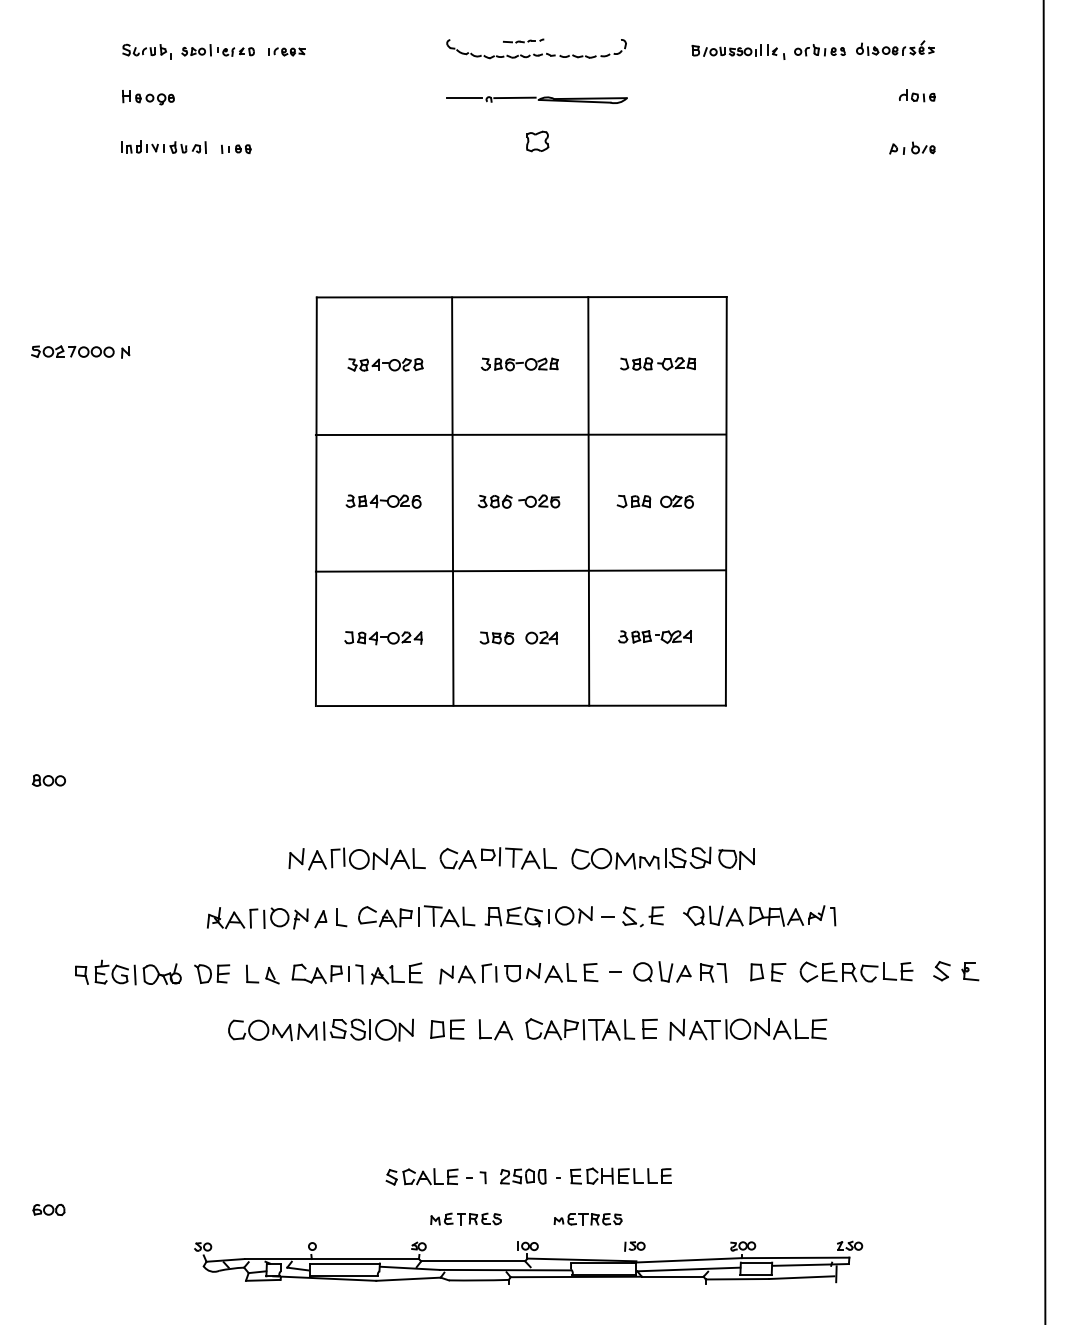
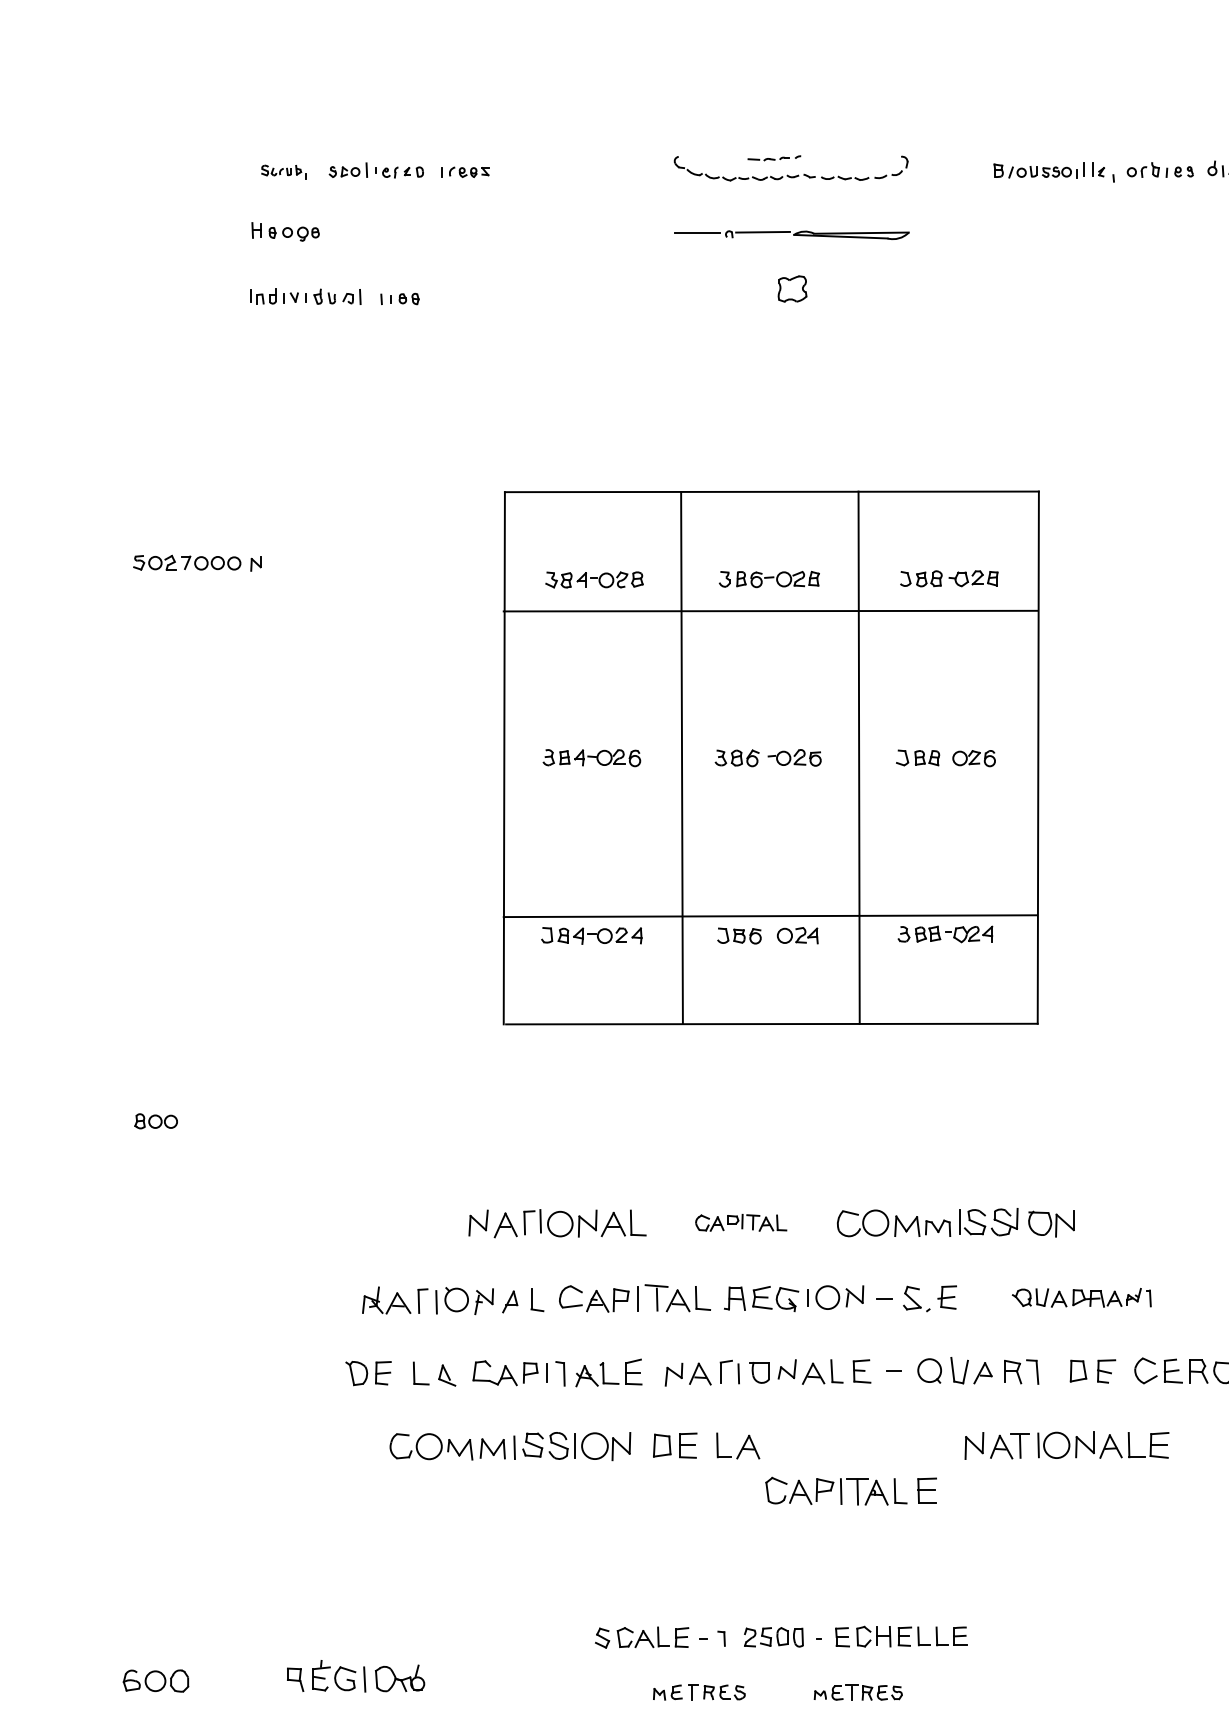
part: (146, 51) -> (283, 171), size x0.7
line: (520, 434) -> (770, 610), moved
line: (520, 570) -> (770, 915), moved
part: (497, 858) -> (740, 1222), size x0.6
part: (759, 915) -> (1081, 1297), size x0.7
part: (128, 972) -> (356, 1676), moved
part: (591, 1029) -> (850, 1491), moved
part: (48, 1209) -> (155, 1680), size x1.6

